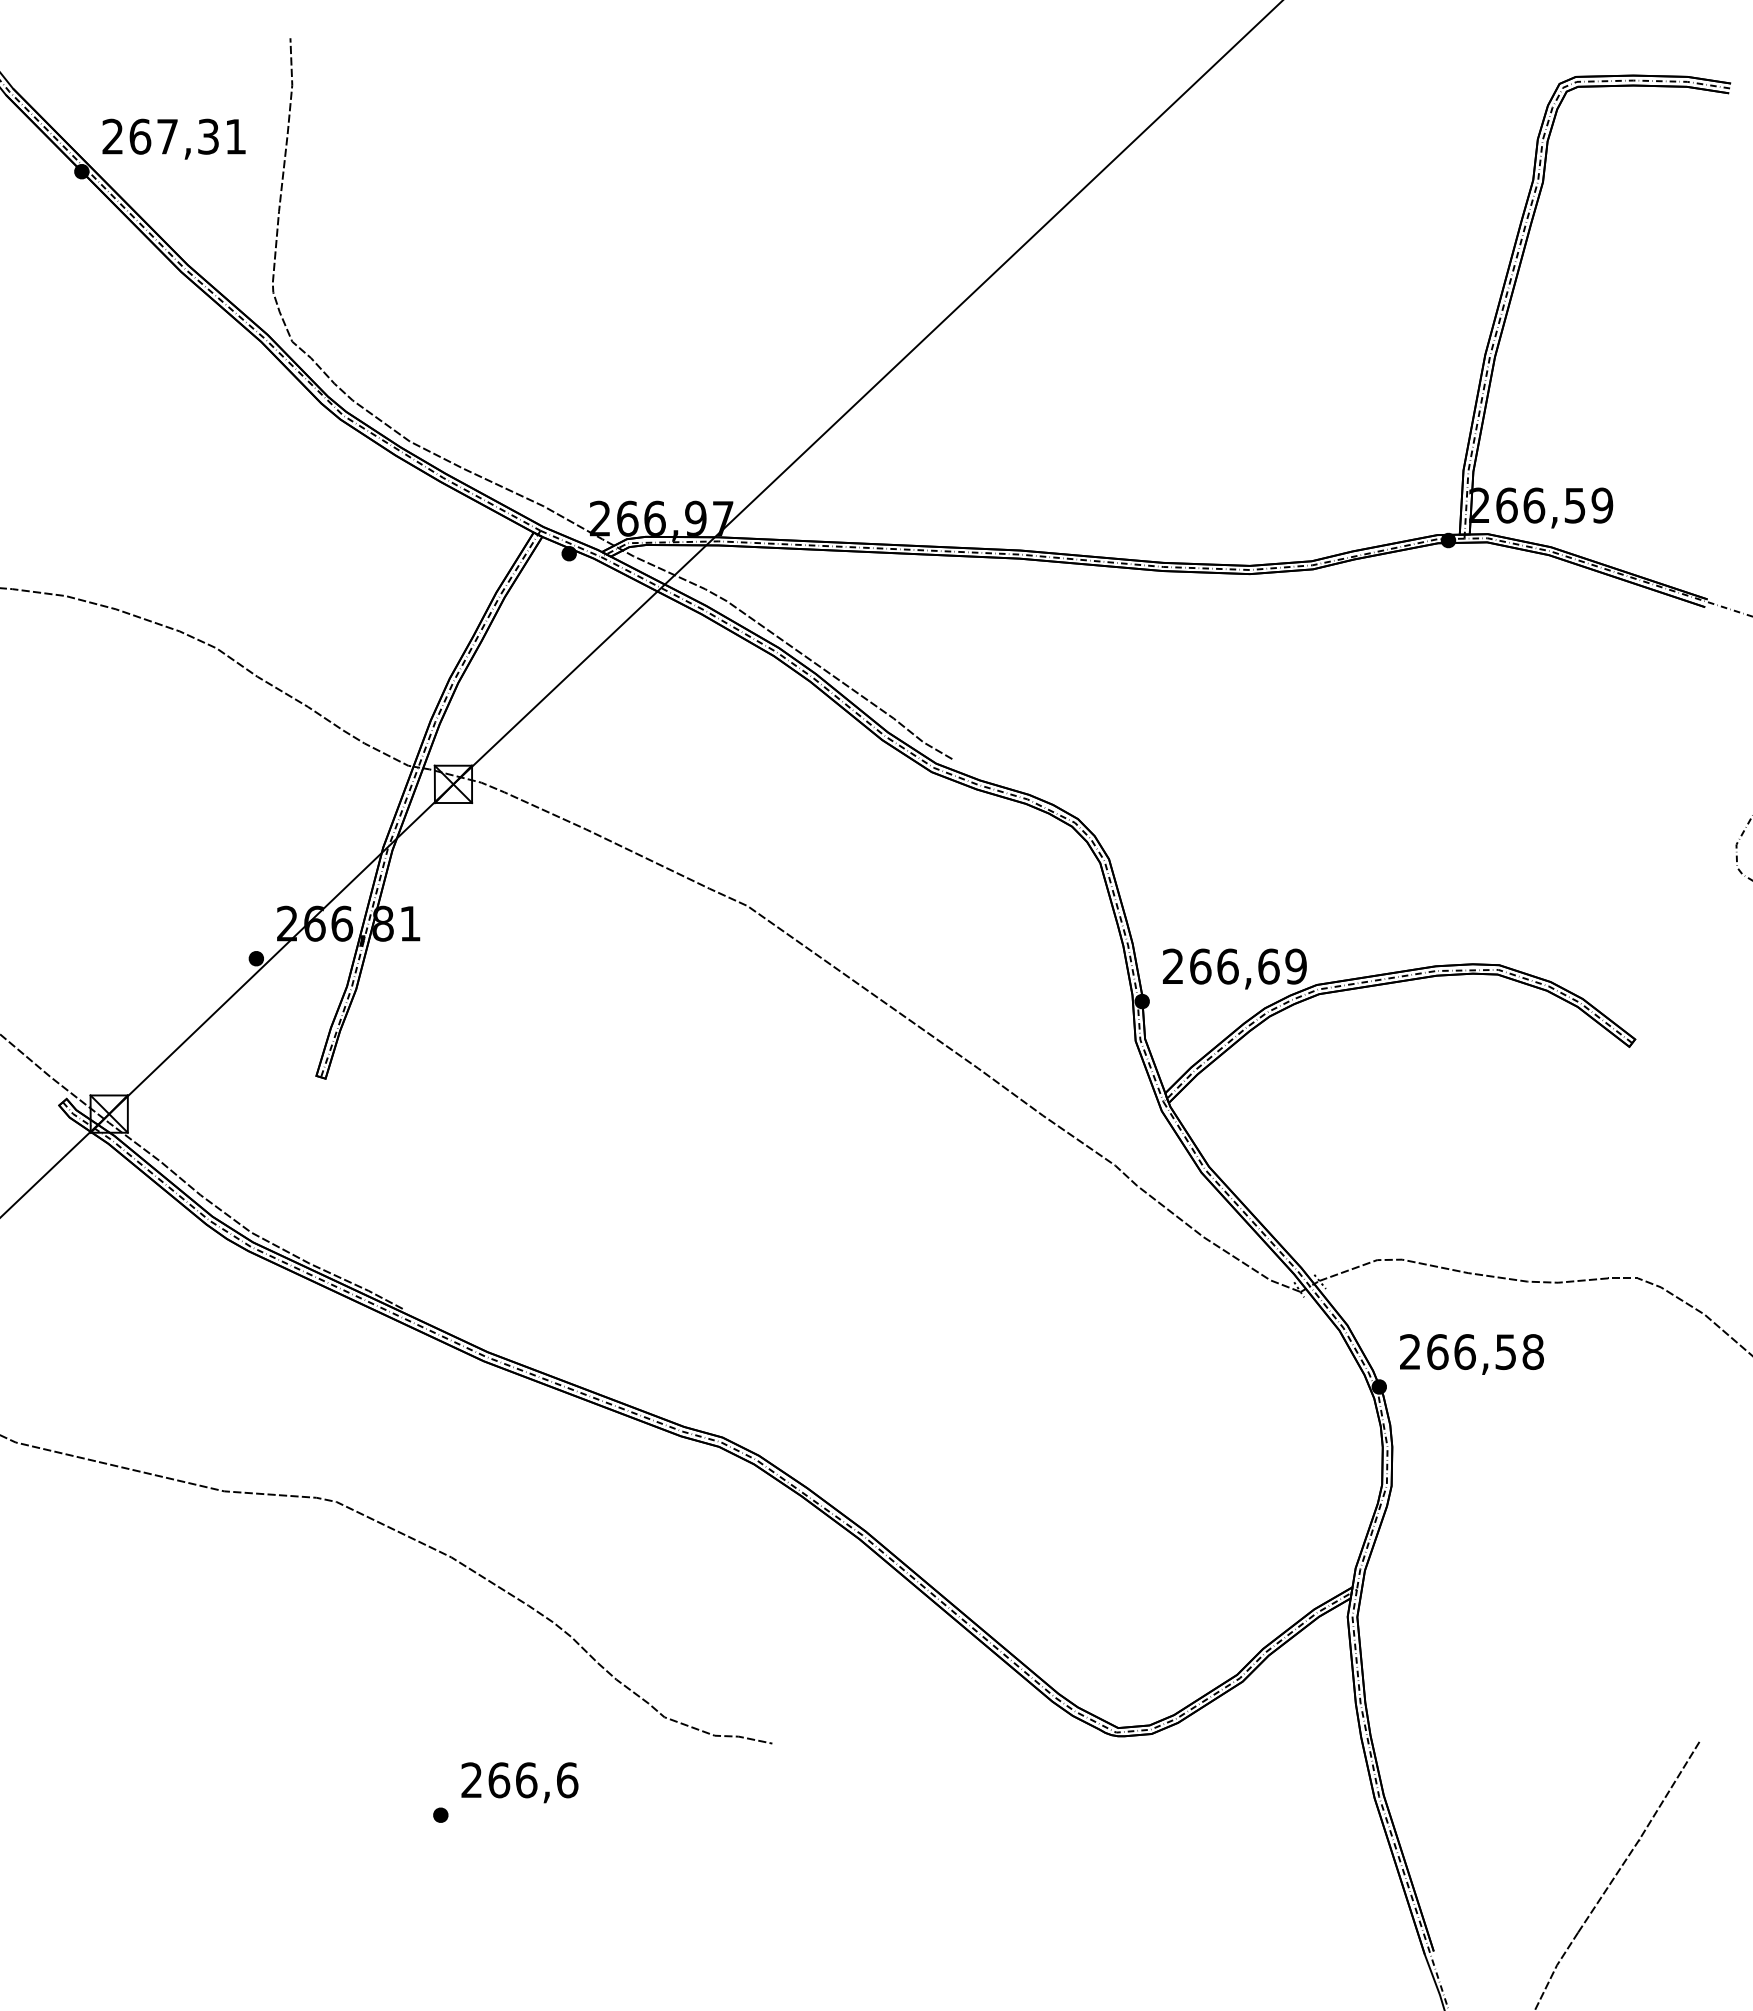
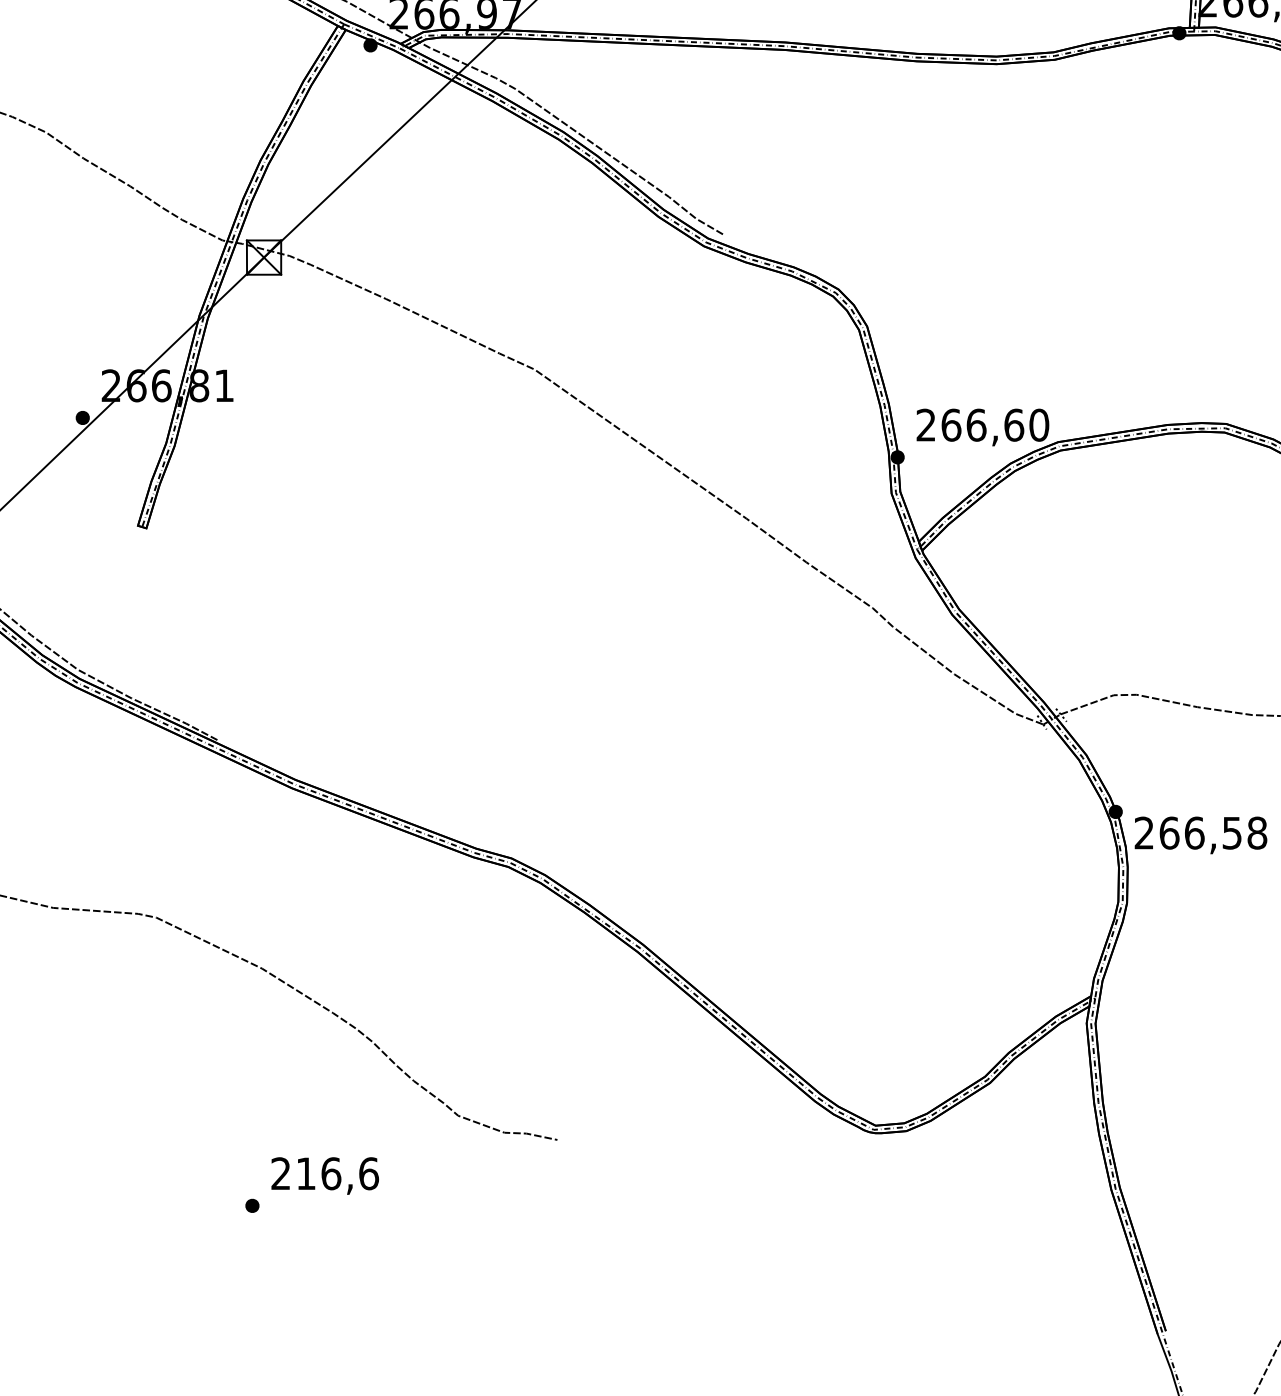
text: (1295, 966) -> (1038, 425), 266,69 -> 266,60
text: (1471, 1354) -> (1200, 835), moved
text: (499, 1780) -> (306, 1173), 266,6 -> 216,6

